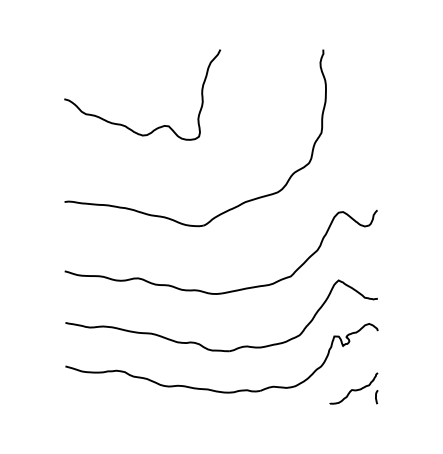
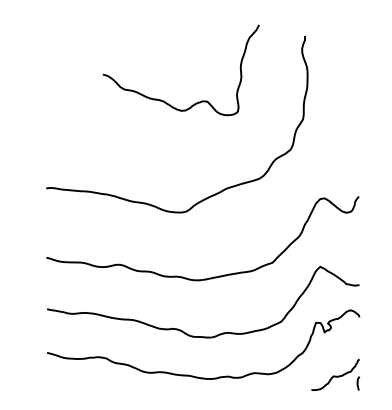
curve: (126, 125) -> (165, 100), moved

